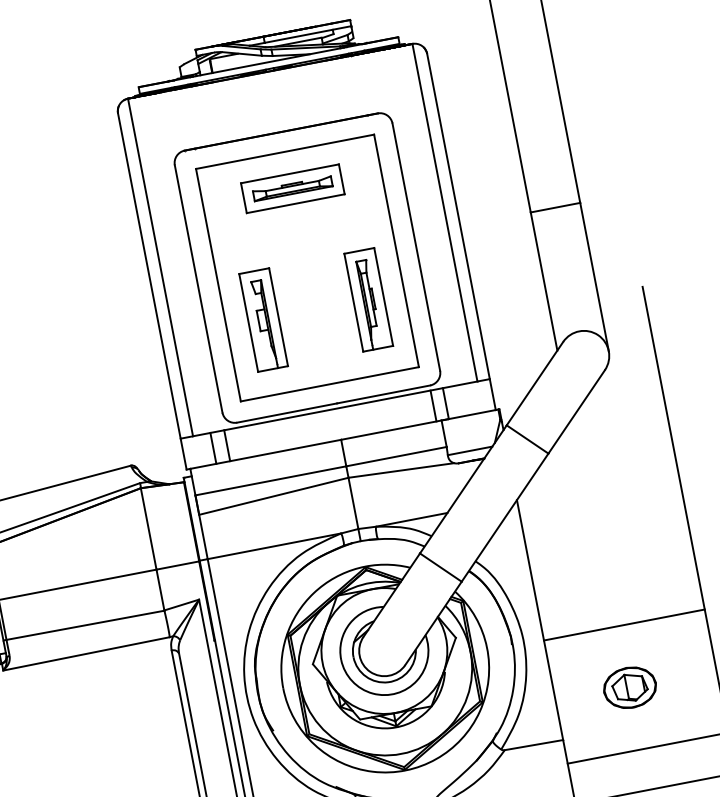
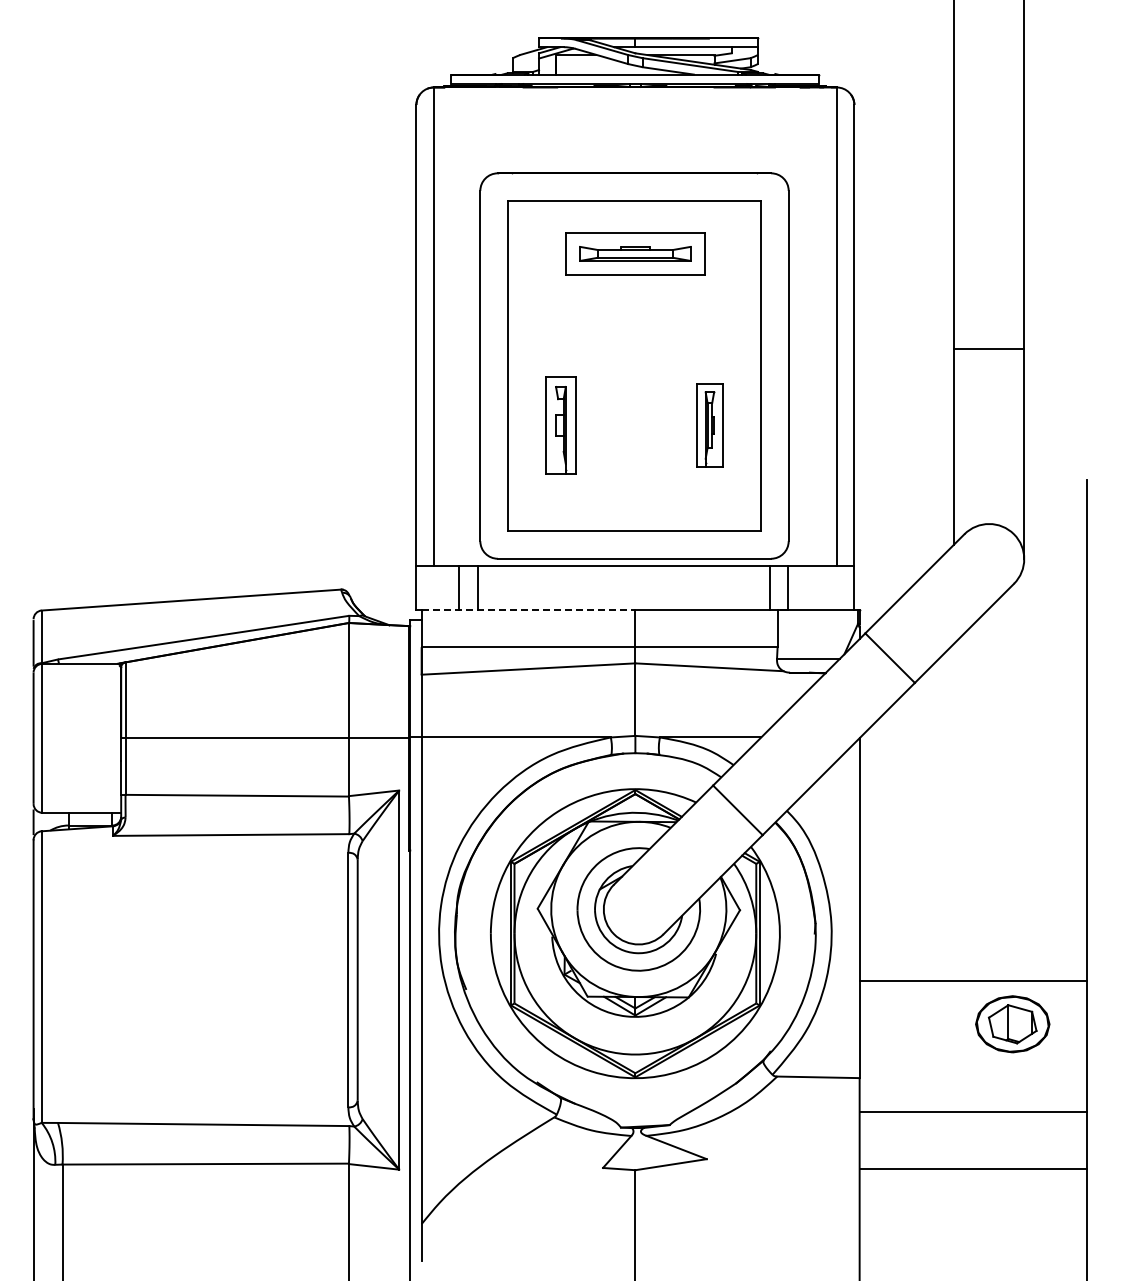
part: (368, 299) -> (709, 425), size x0.6
part: (263, 320) -> (560, 425), size x0.7
line: (265, 454) -> (528, 609), solid -> dashed
line: (624, 625) -> (973, 981), moved
part: (629, 687) -> (1012, 1024), moved

